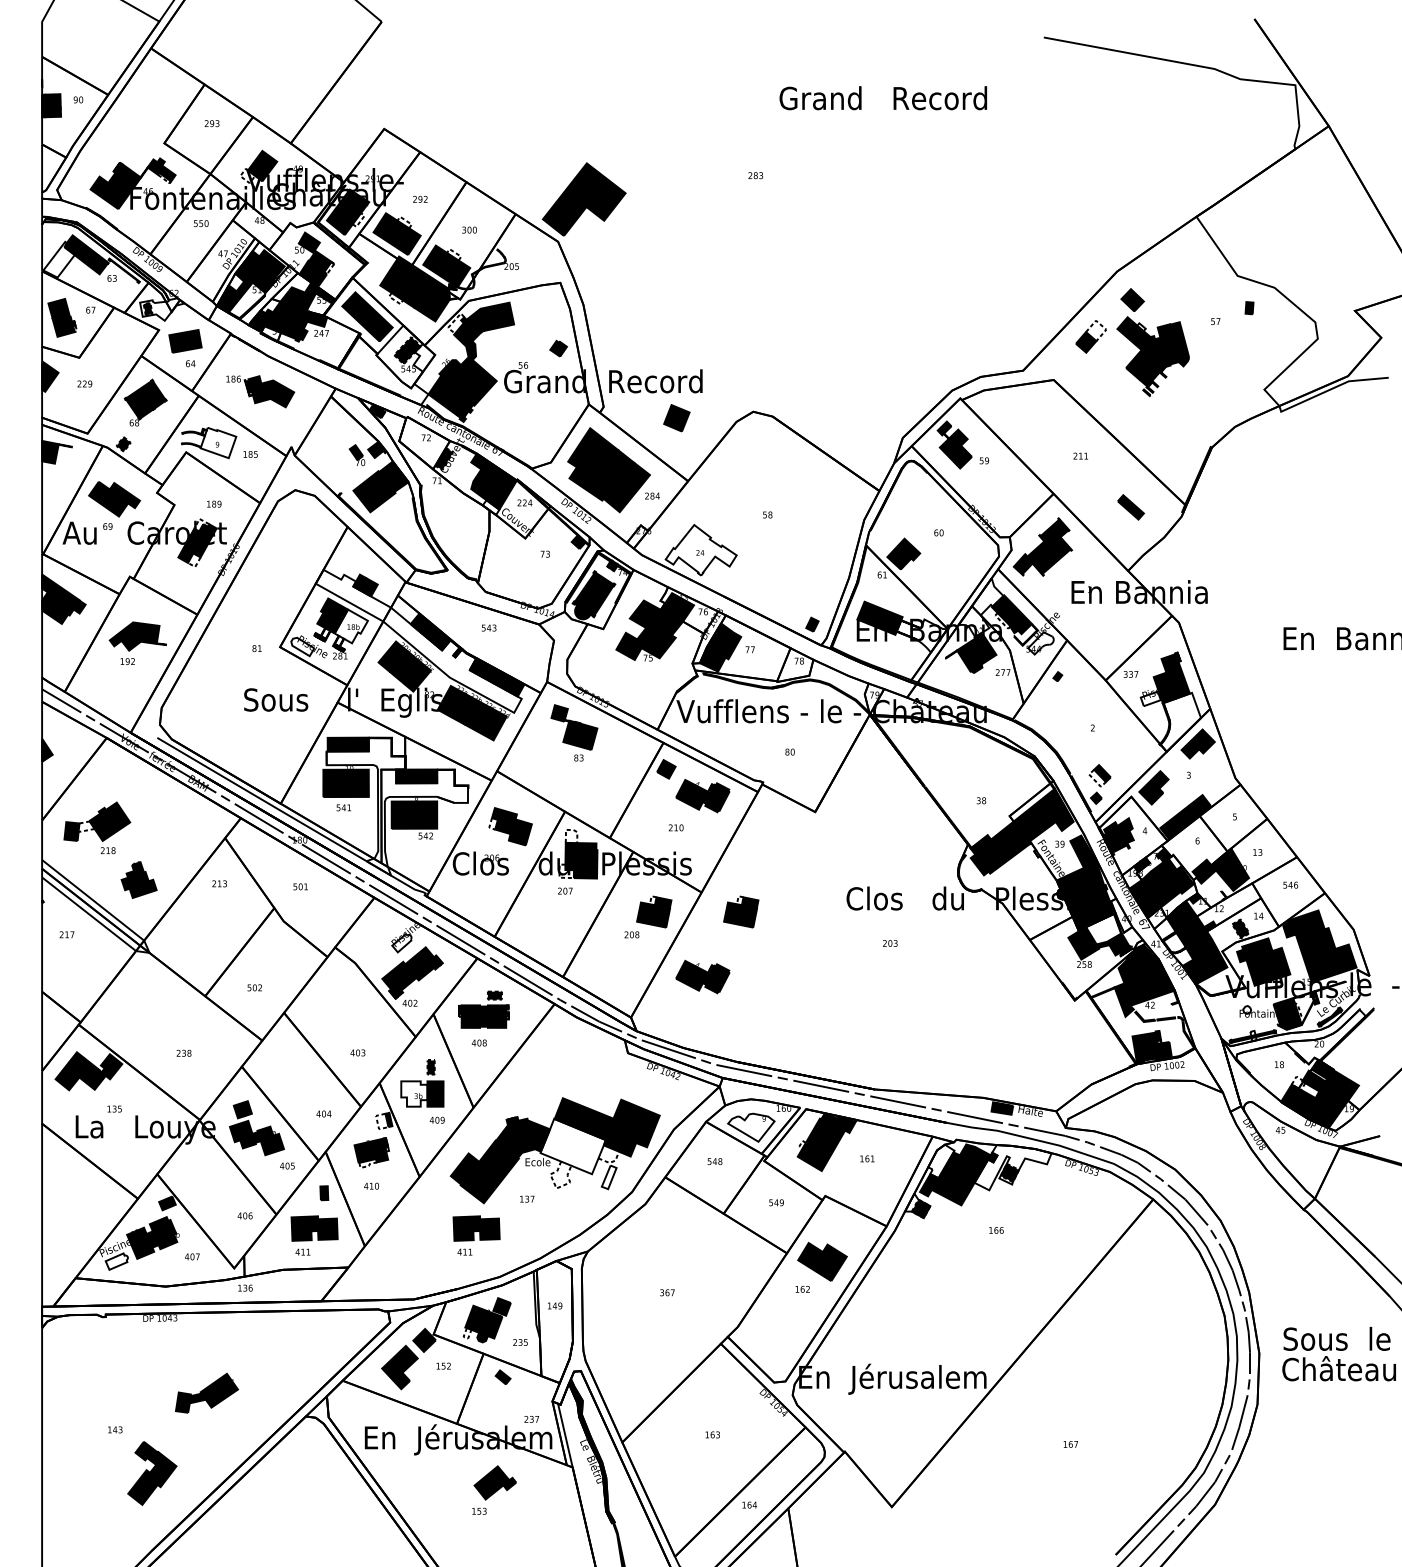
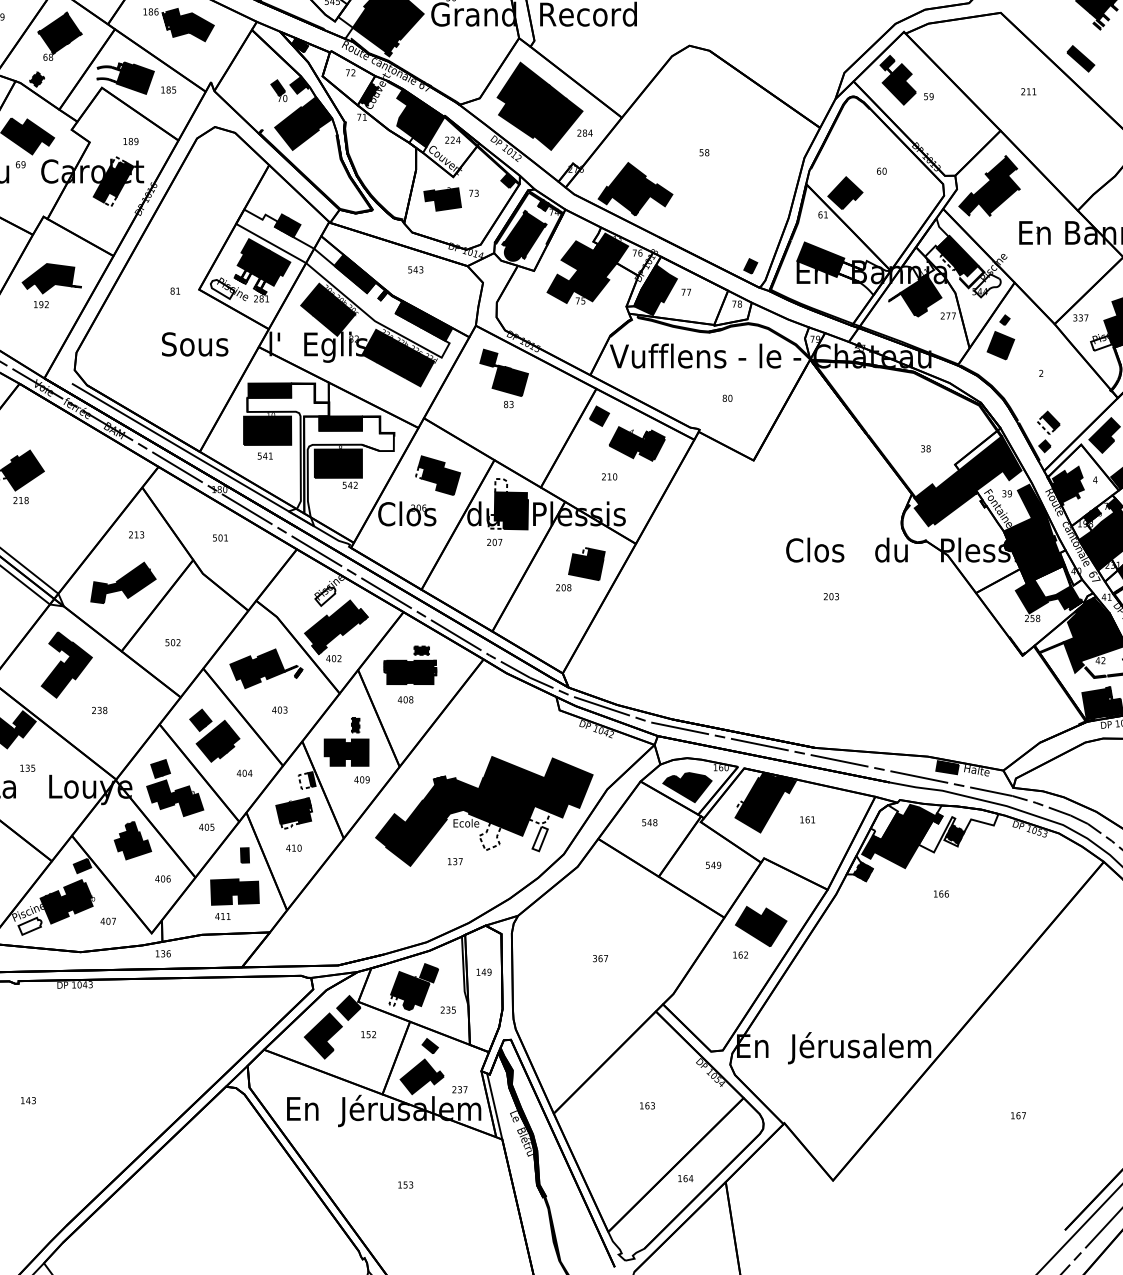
part: (676, 418) -> (1000, 345), moved
fill: (218, 442) -> (135, 77), added
part: (1130, 507) -> (1080, 58), moved
fill: (700, 550) -> (634, 189), added
part: (514, 559) -> (442, 198), added
fill: (350, 626) -> (272, 268), added
part: (138, 879) -> (132, 840), moved
part: (741, 911) -> (677, 563), removed
part: (702, 977) -> (636, 631), removed
part: (344, 1012) -> (265, 668), added
part: (294, 1077) -> (214, 735), added
fill: (414, 1093) -> (338, 752), added
fill: (751, 1127) -> (687, 787), added
fill: (572, 1146) -> (502, 807), added
part: (476, 1235) -> (402, 899), removed
part: (207, 1392) -> (123, 582), moved
part: (152, 1473) -> (66, 665), moved
part: (494, 1482) -> (421, 1076), moved

